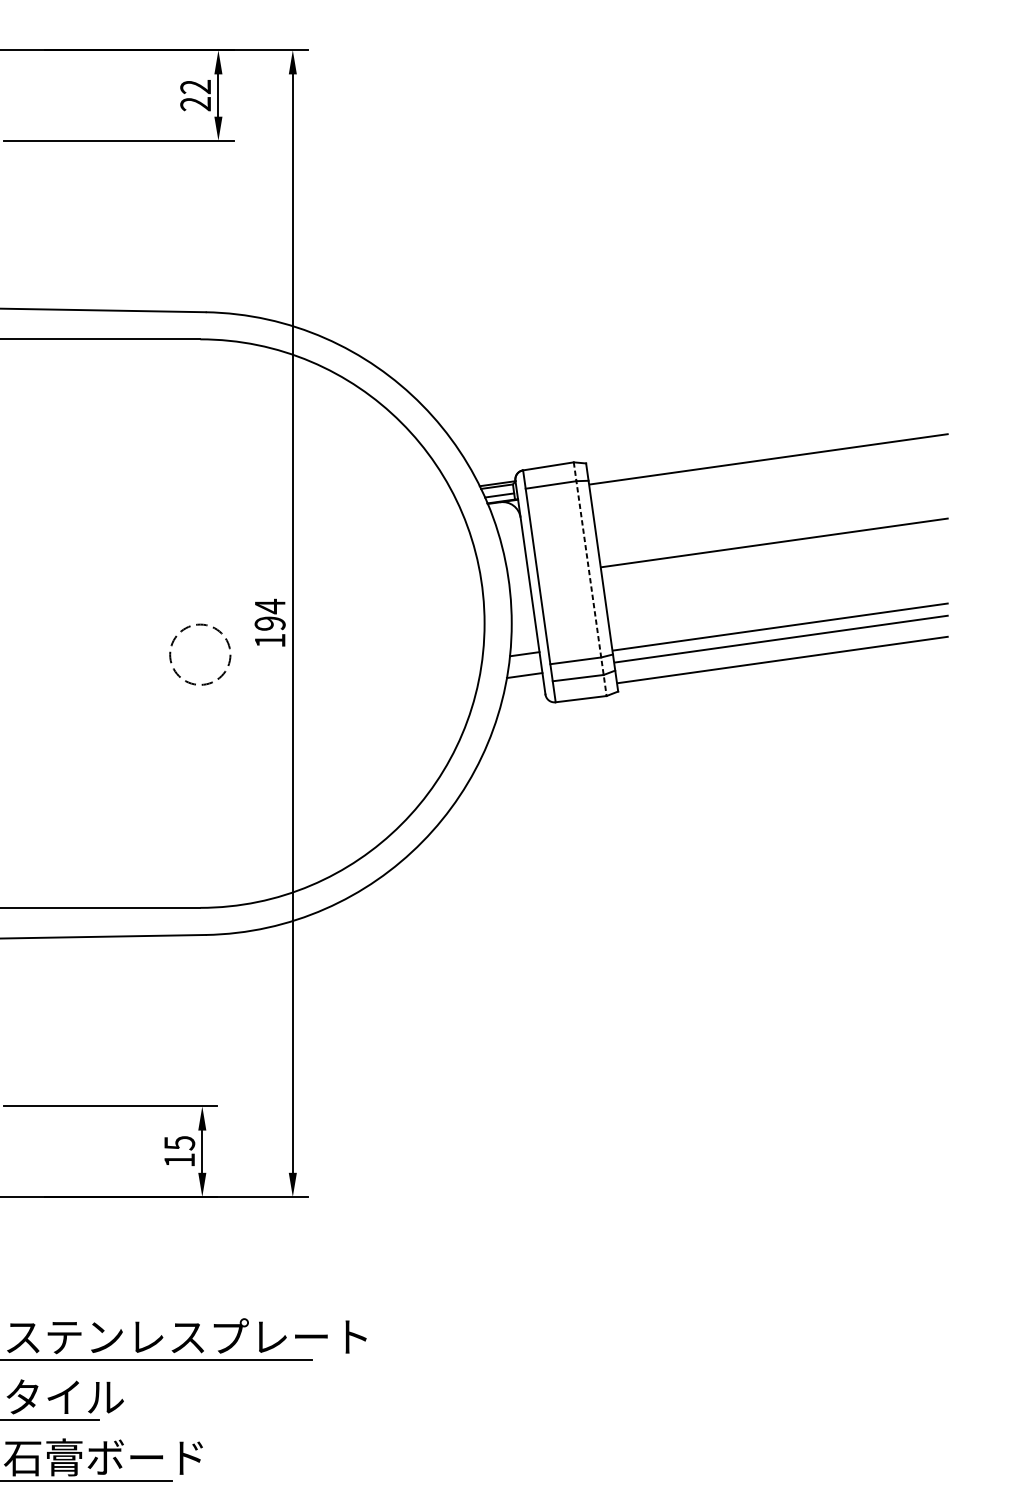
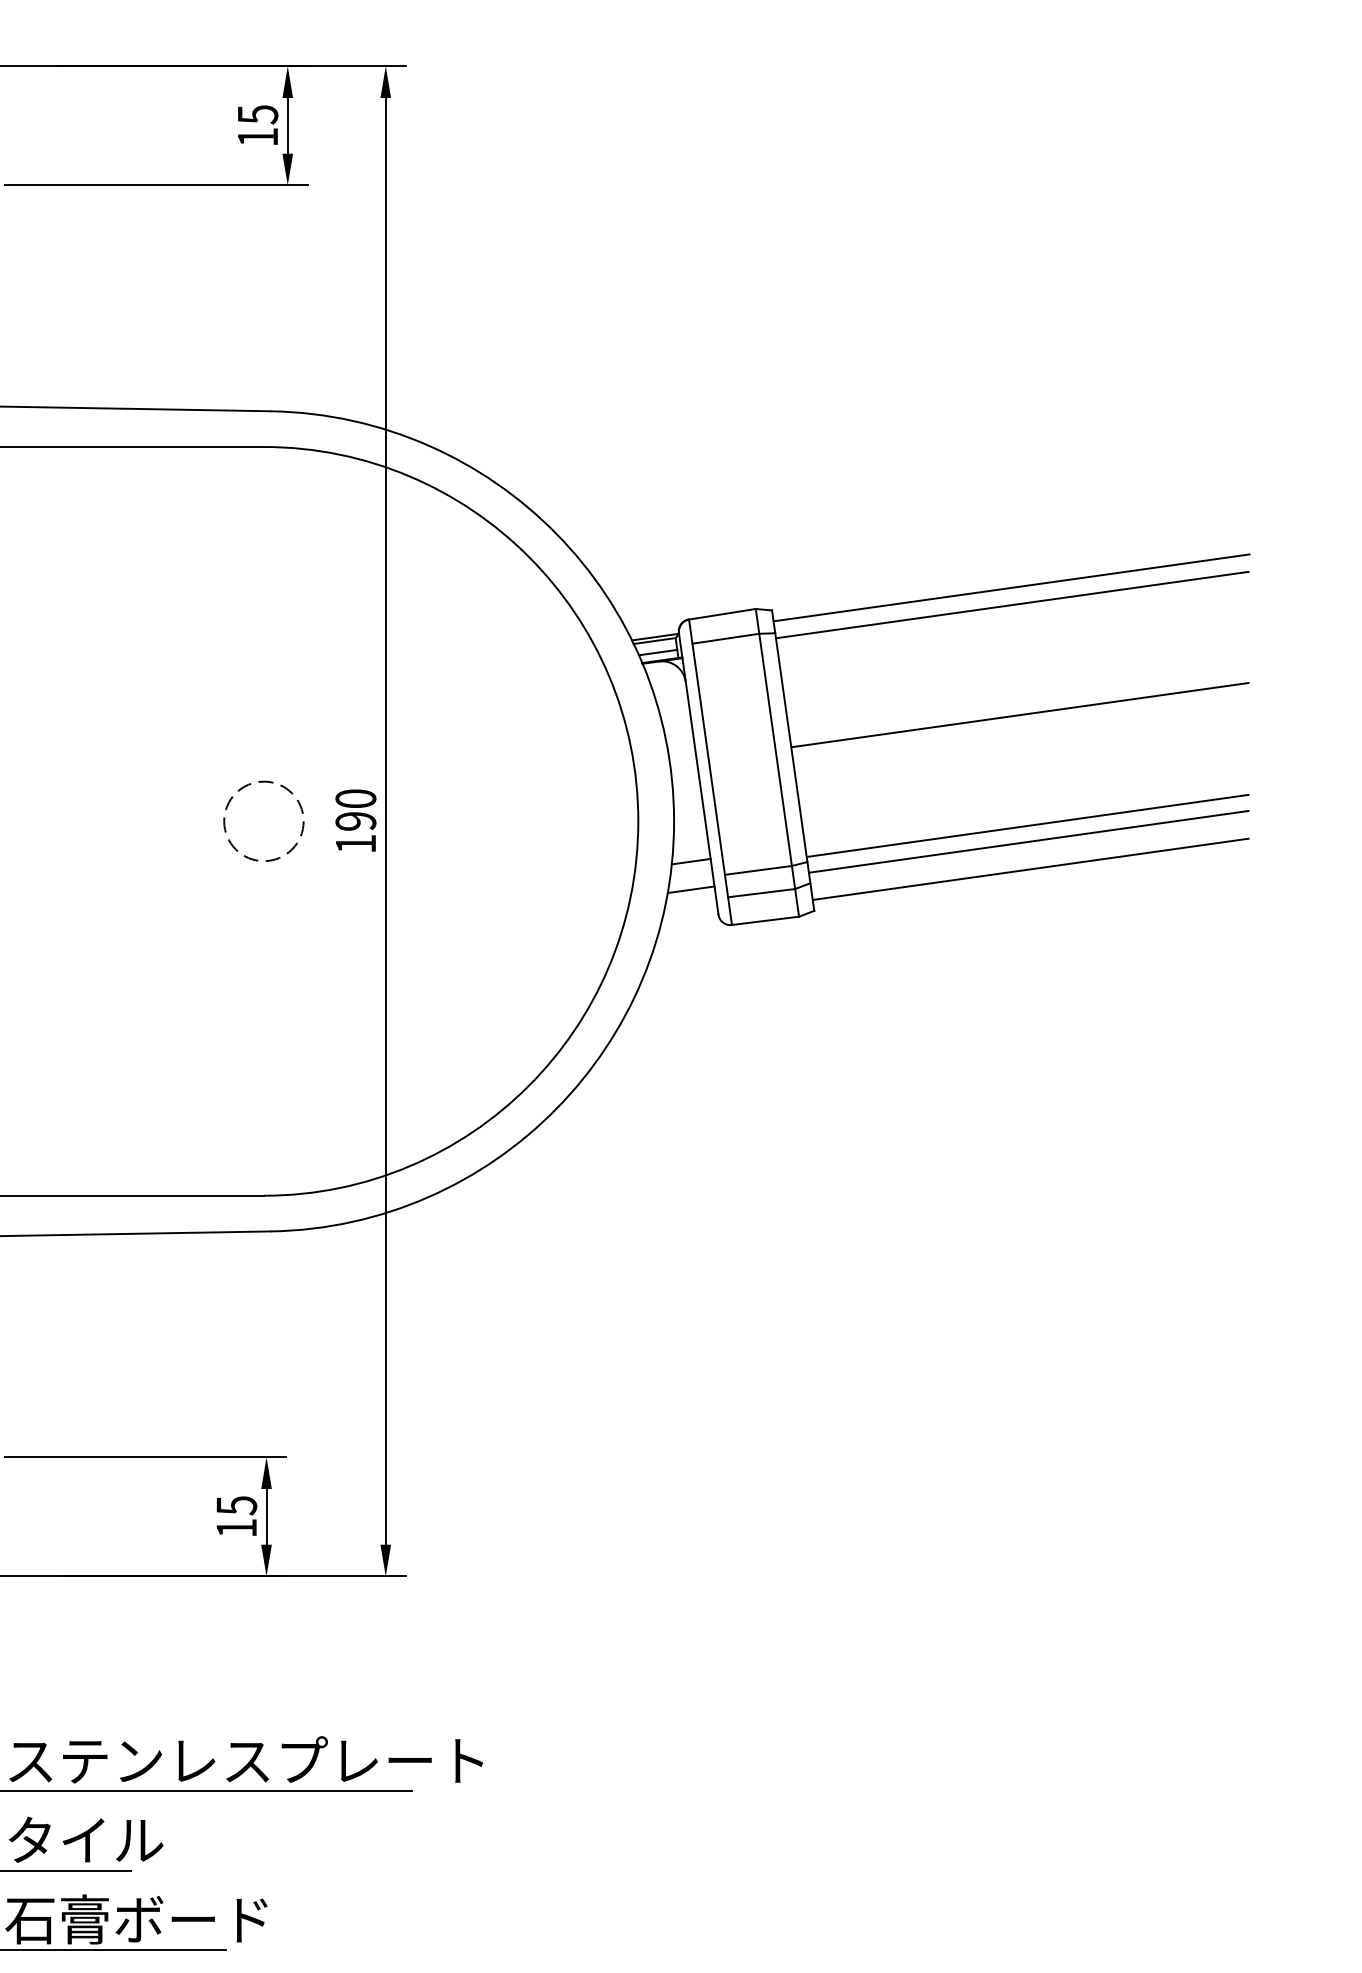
text: (195, 95) -> (257, 125), 22 -> 15
line: (767, 446) -> (1011, 587), added
line: (590, 579) -> (777, 763), dashed -> solid
text: (269, 606) -> (355, 798), 194 -> 190
circle: (199, 654) -> (263, 820), moved

